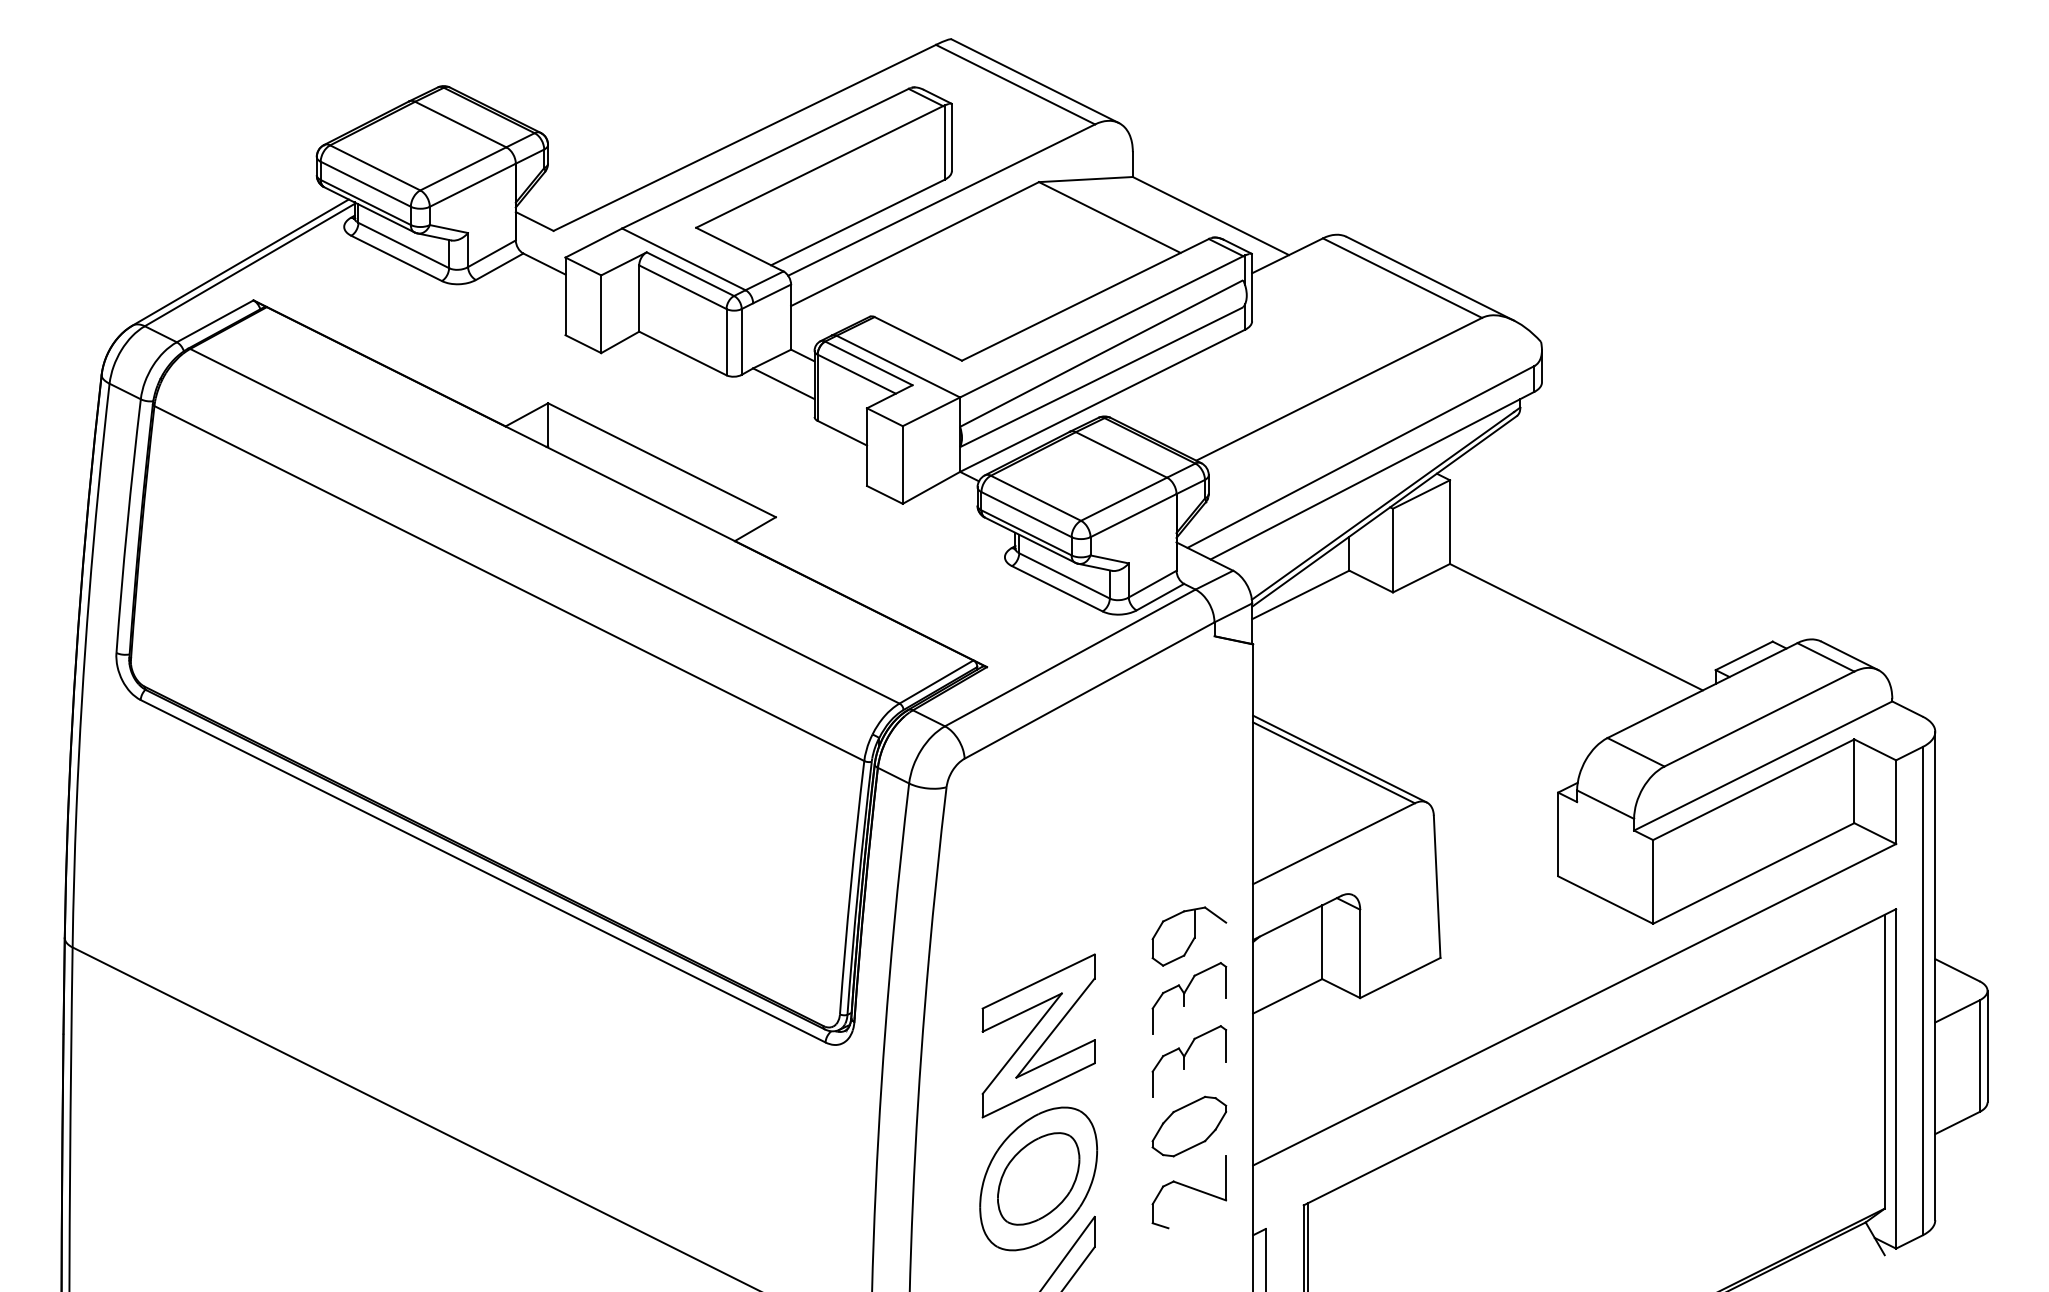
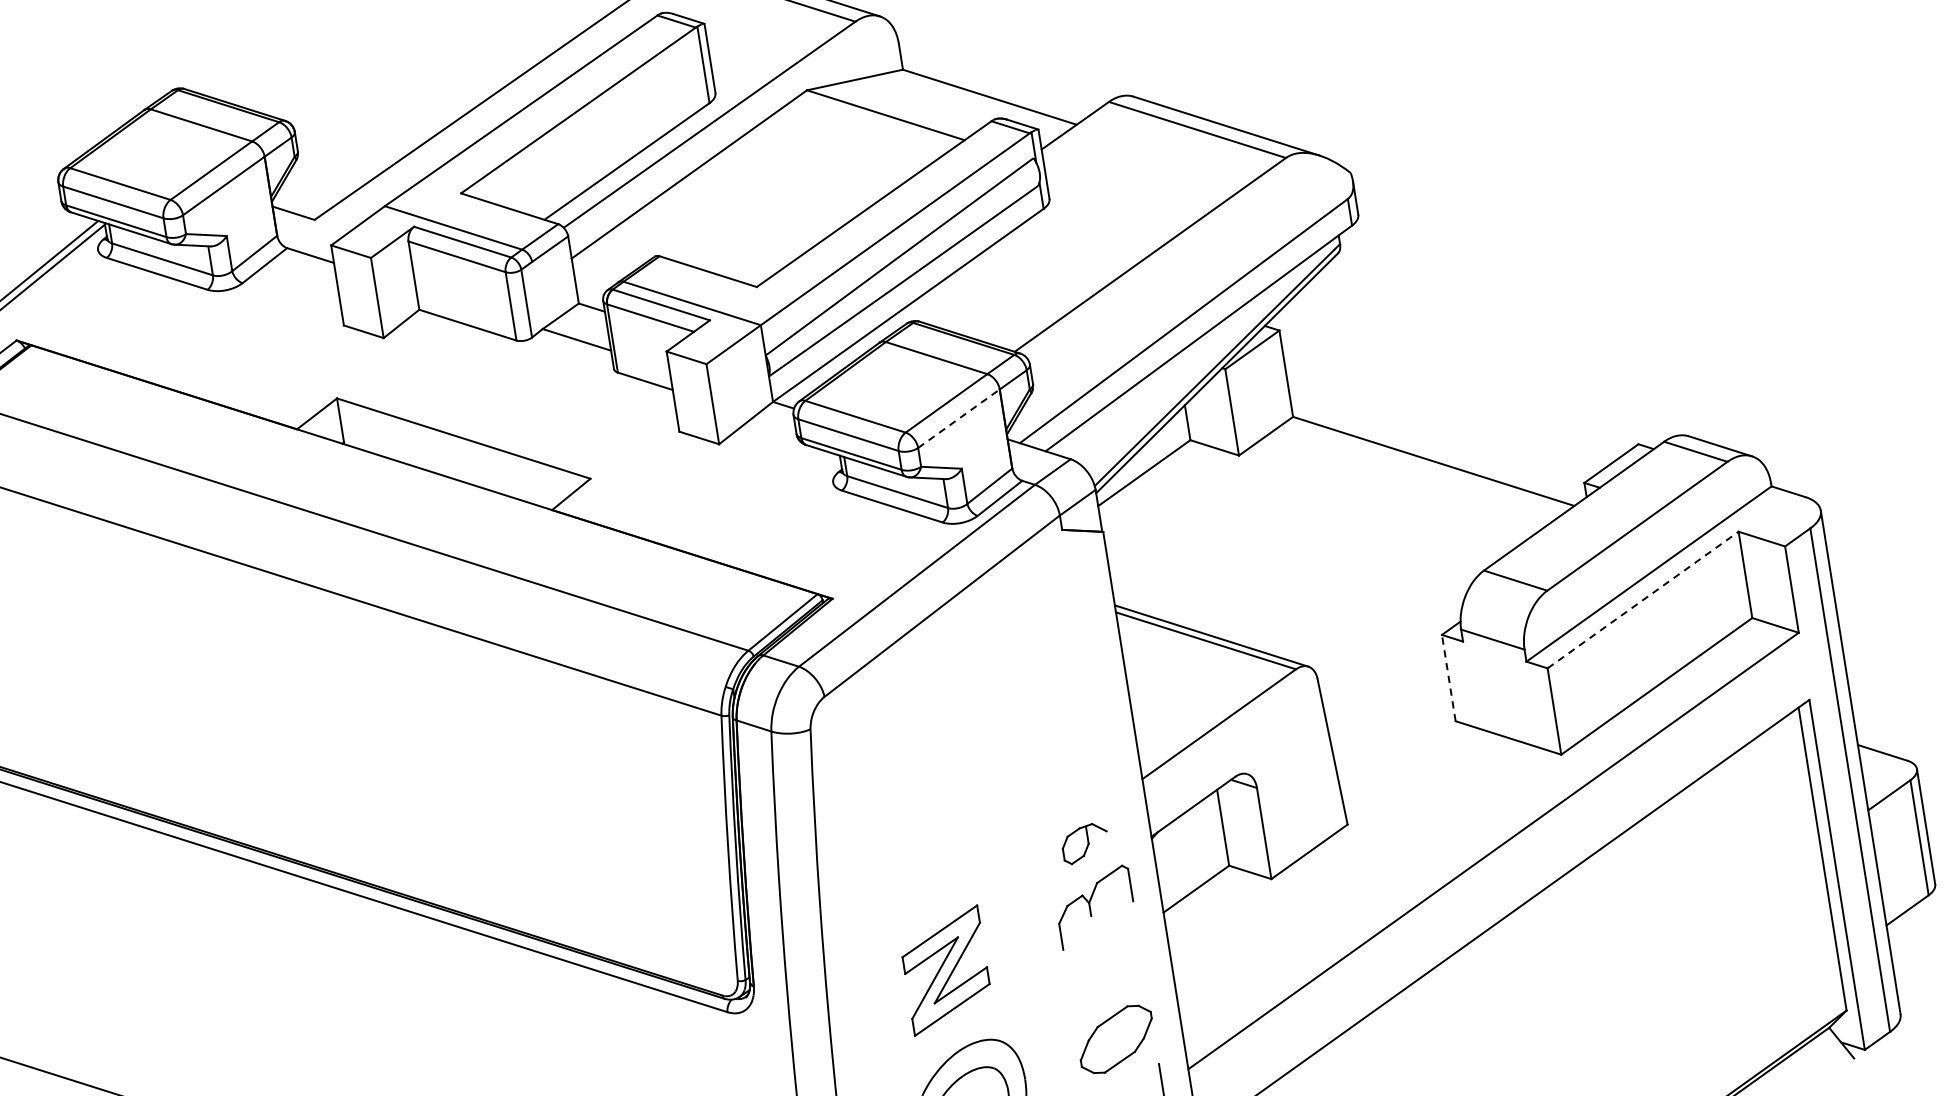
line: (1133, 515) -> (958, 418), solid -> dashed
line: (1754, 789) -> (1643, 599), solid -> dashed
line: (1558, 834) -> (1449, 678), solid -> dashed
part: (1189, 936) -> (1085, 843), size x0.6
part: (1038, 1035) -> (945, 970), size x0.7
part: (1189, 1061) -> (1105, 972), removed

